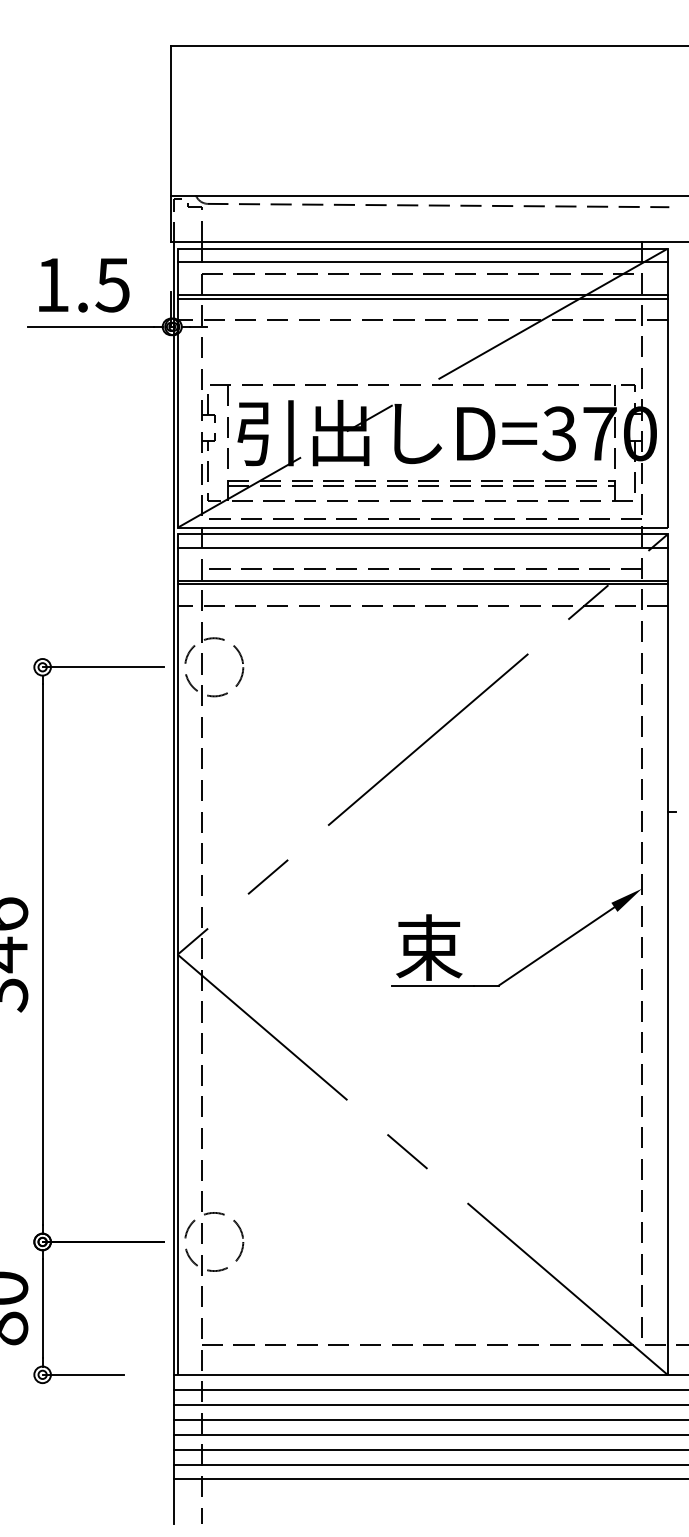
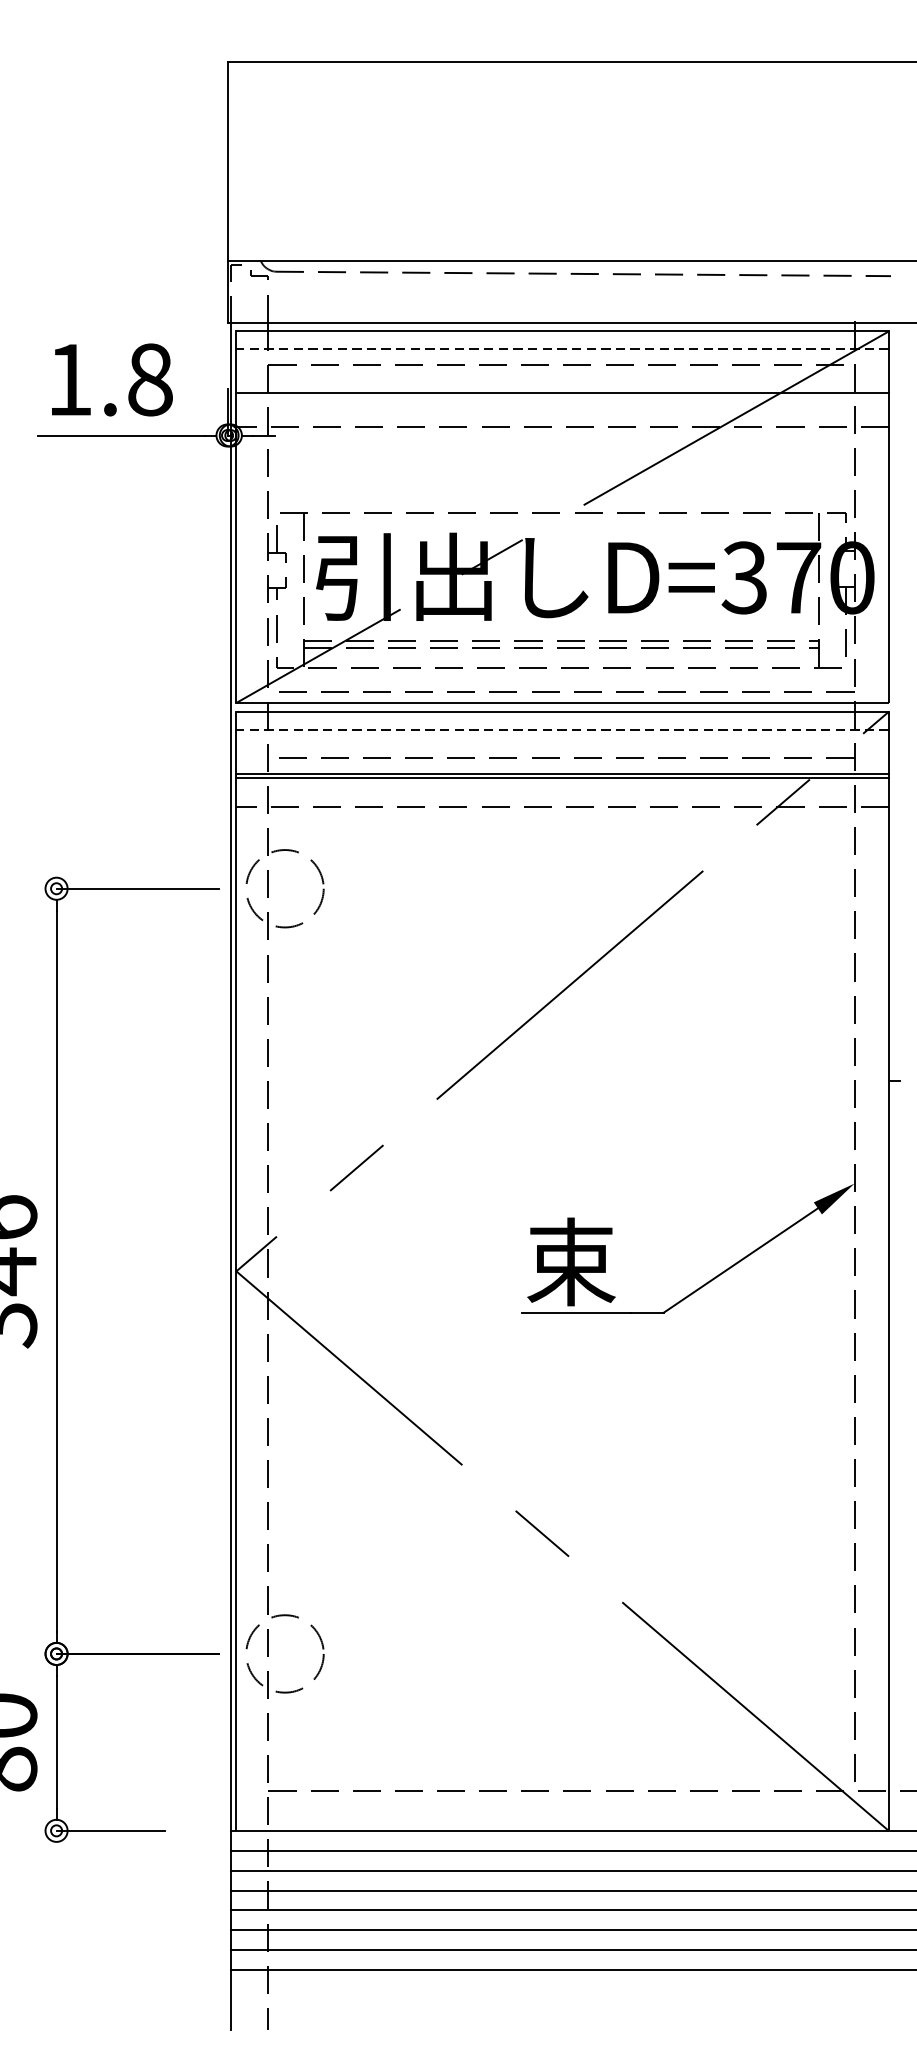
line: (422, 262) -> (562, 349), solid -> dashed
text: (112, 284) -> (149, 379), 1.5 -> 1.8
line: (422, 298) -> (562, 397), removed
line: (422, 547) -> (562, 729), solid -> dashed

